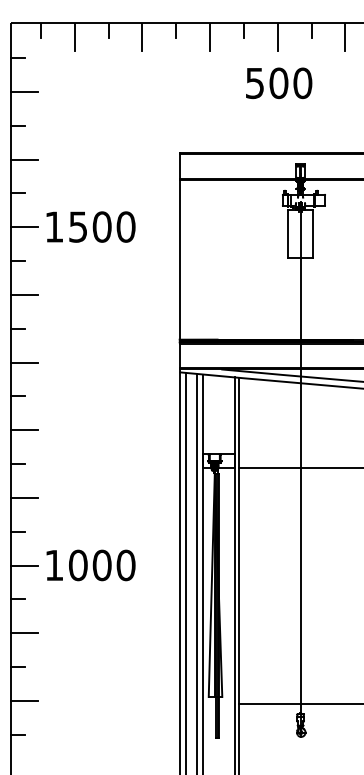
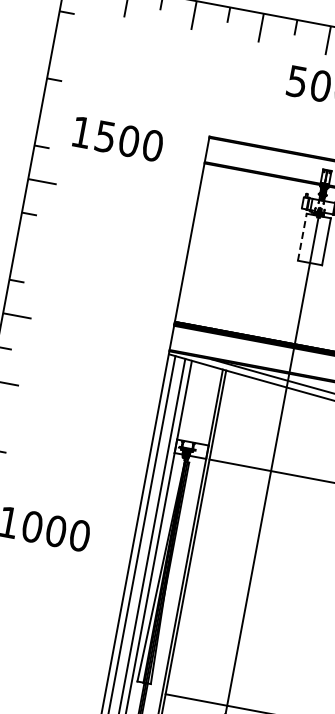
line: (24, 91) -> (67, 46), removed
line: (24, 159) -> (54, 114), removed
text: (90, 226) -> (117, 138), moved
line: (288, 233) -> (302, 236), solid -> dashed
line: (24, 294) -> (29, 248), removed

